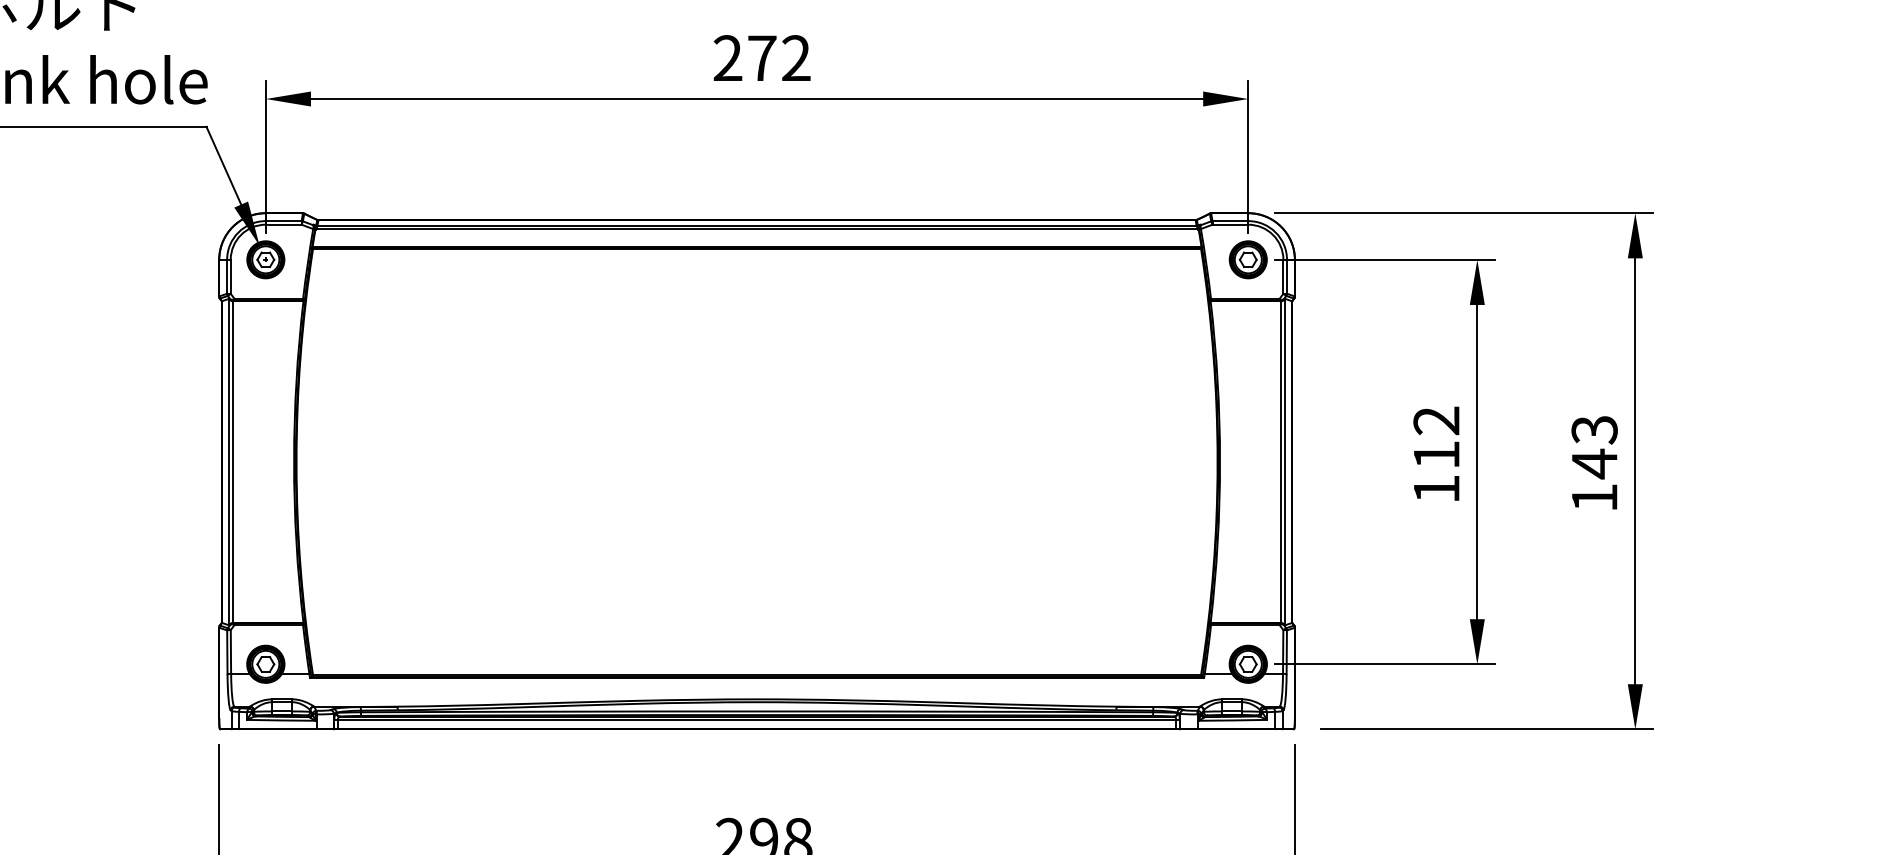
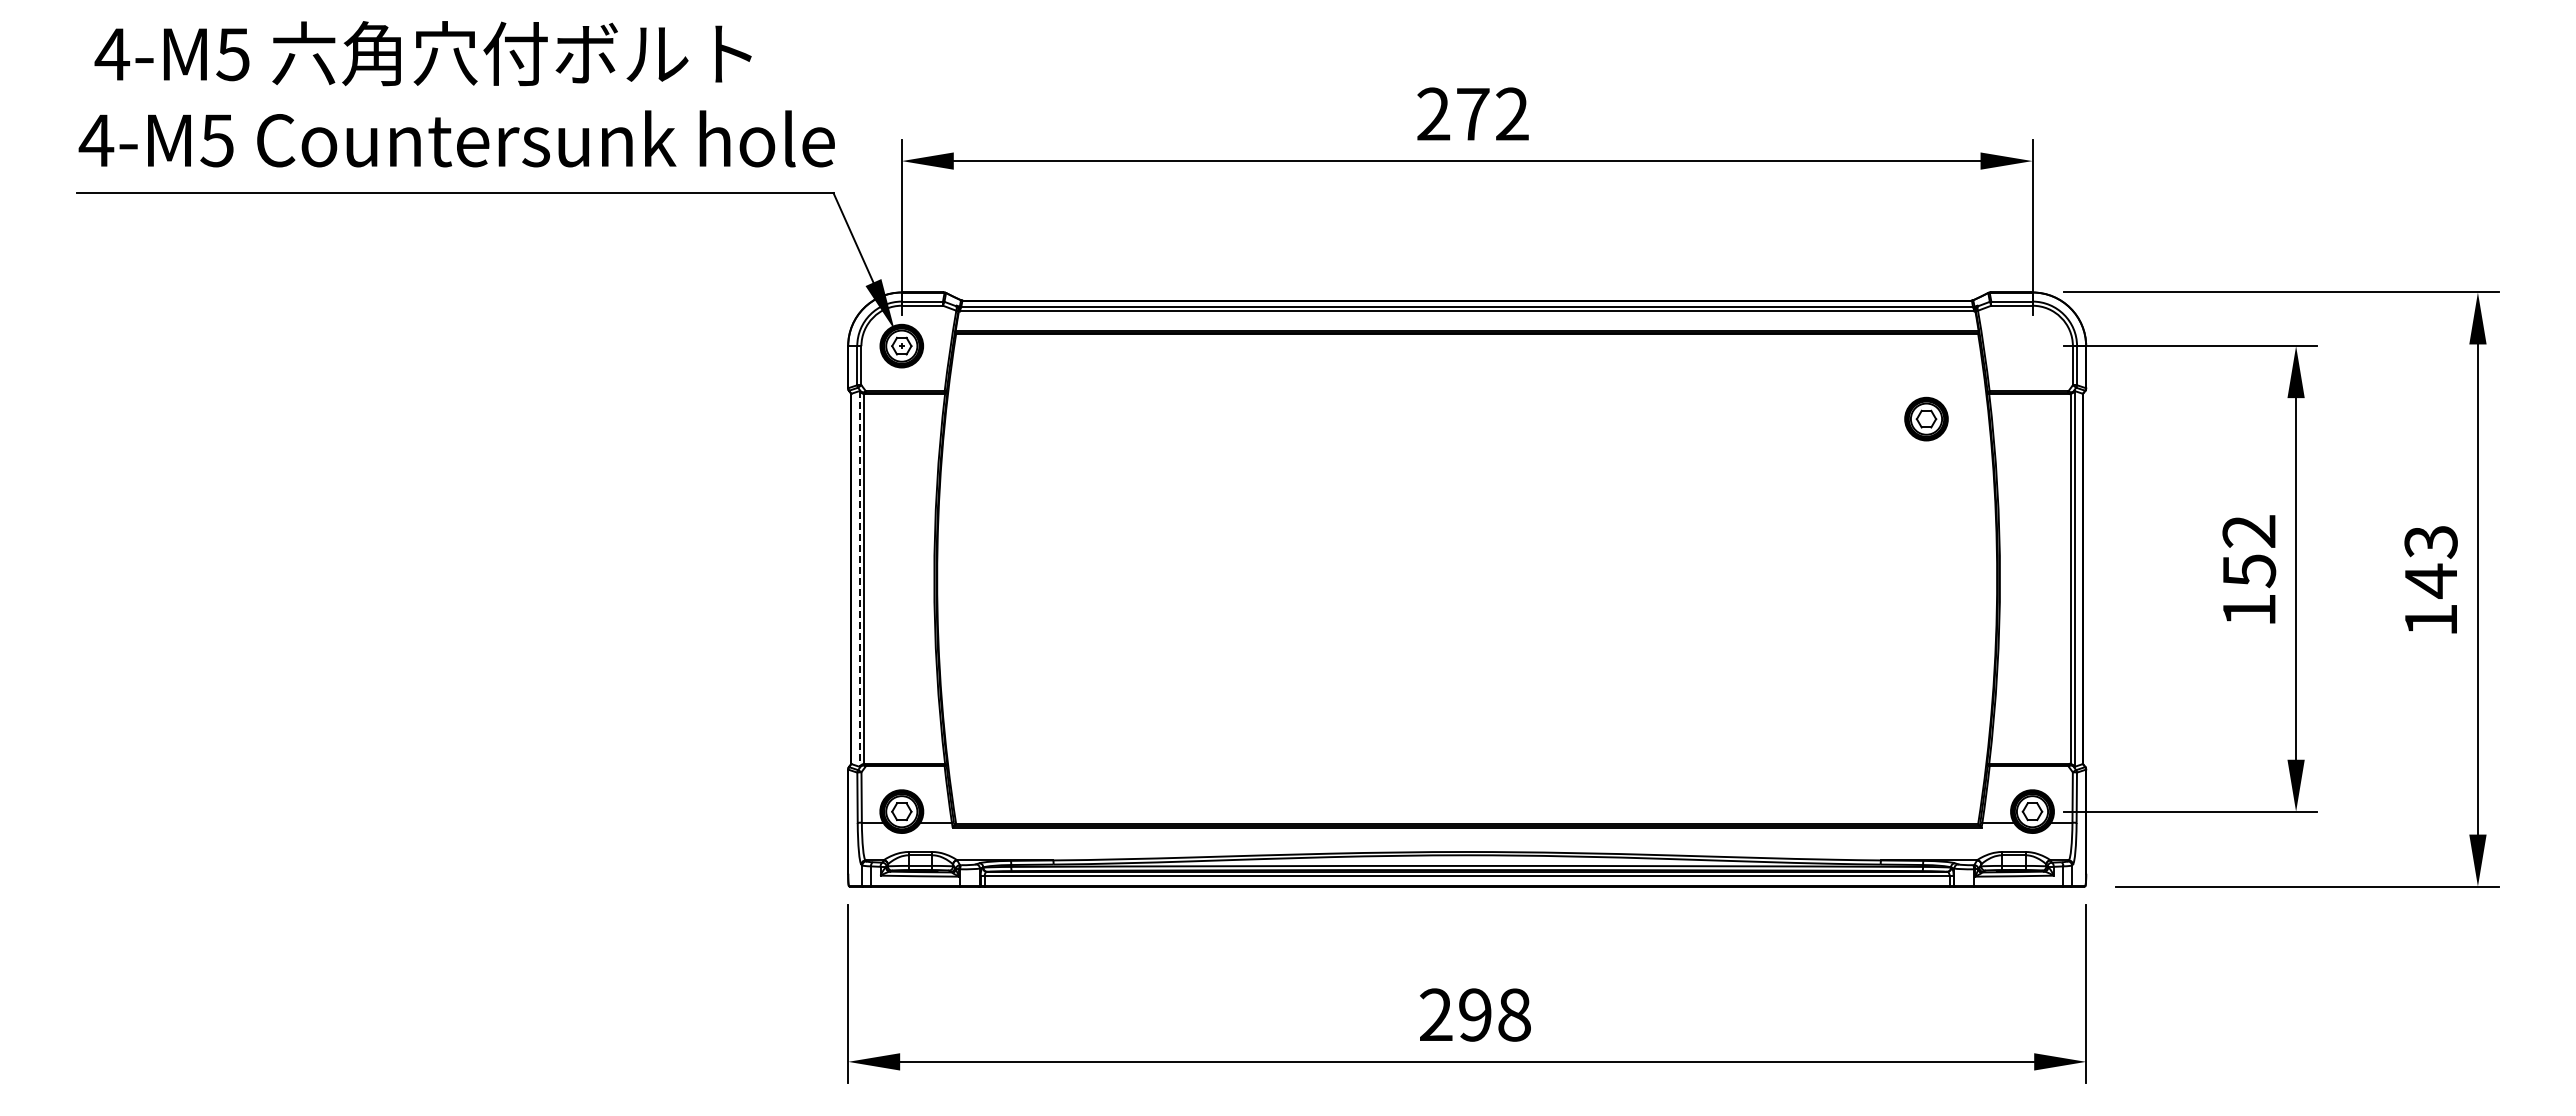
part: (1248, 259) -> (1926, 418), moved
text: (1436, 455) -> (2249, 571), 112 -> 152
line: (229, 461) -> (859, 578), solid -> dashed

